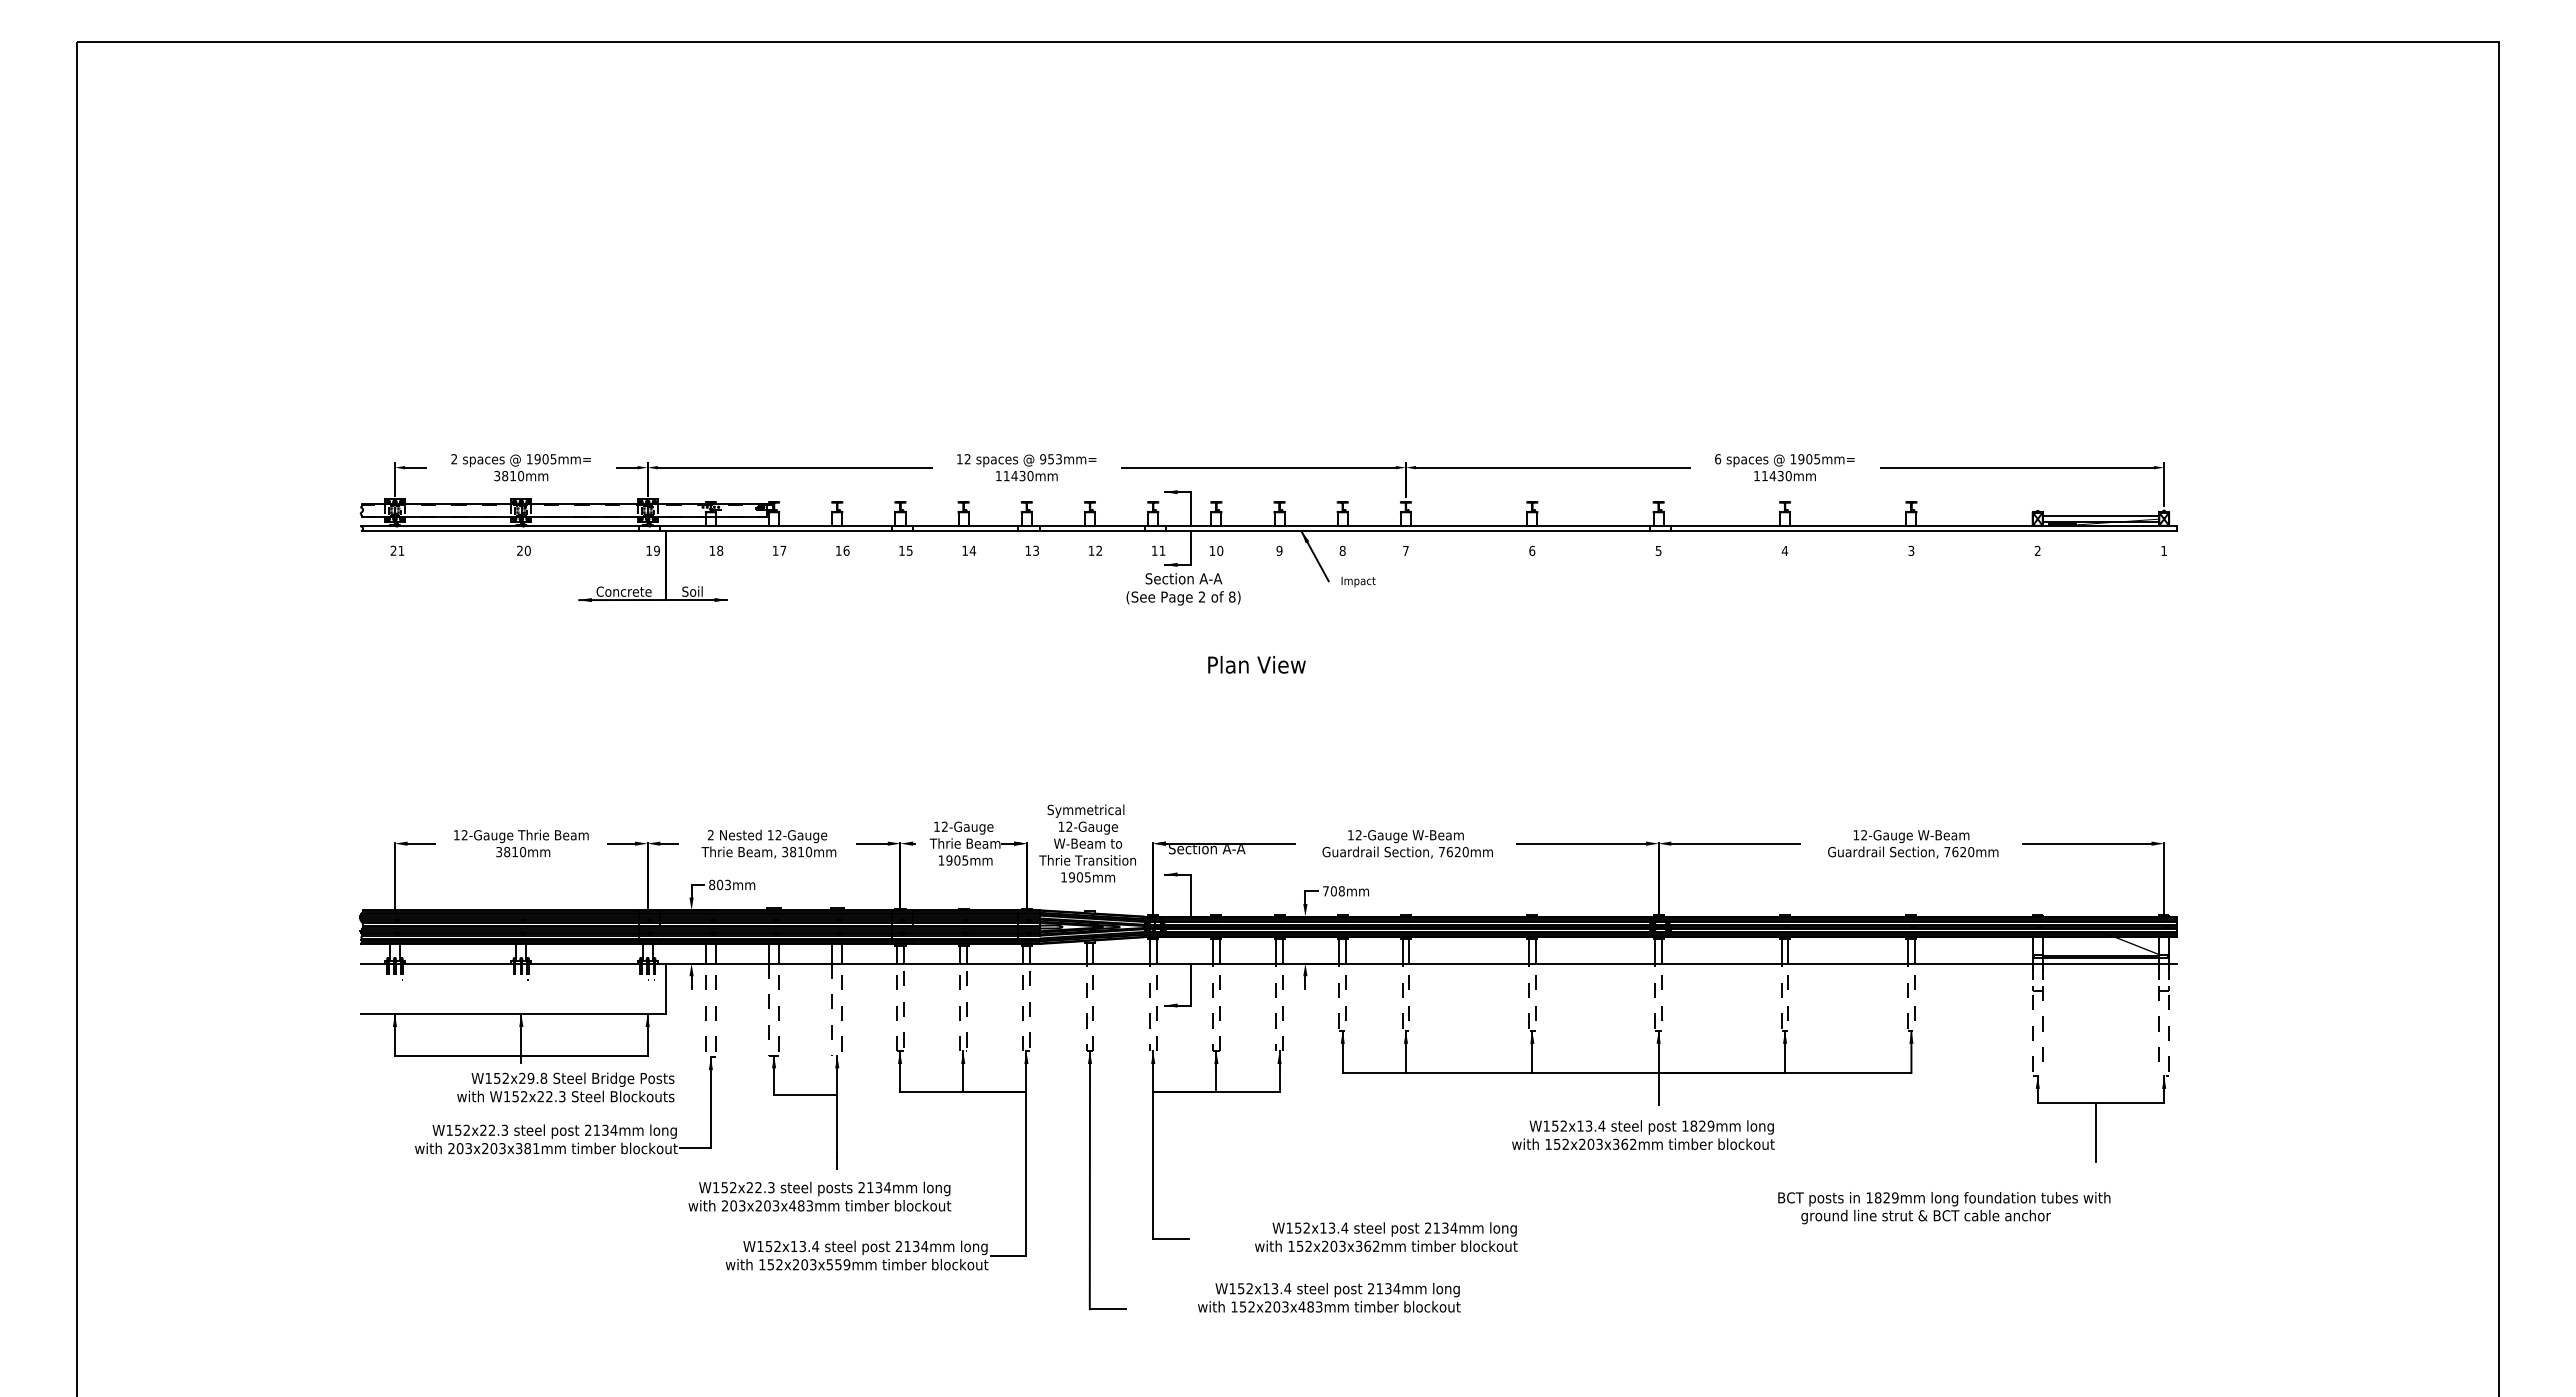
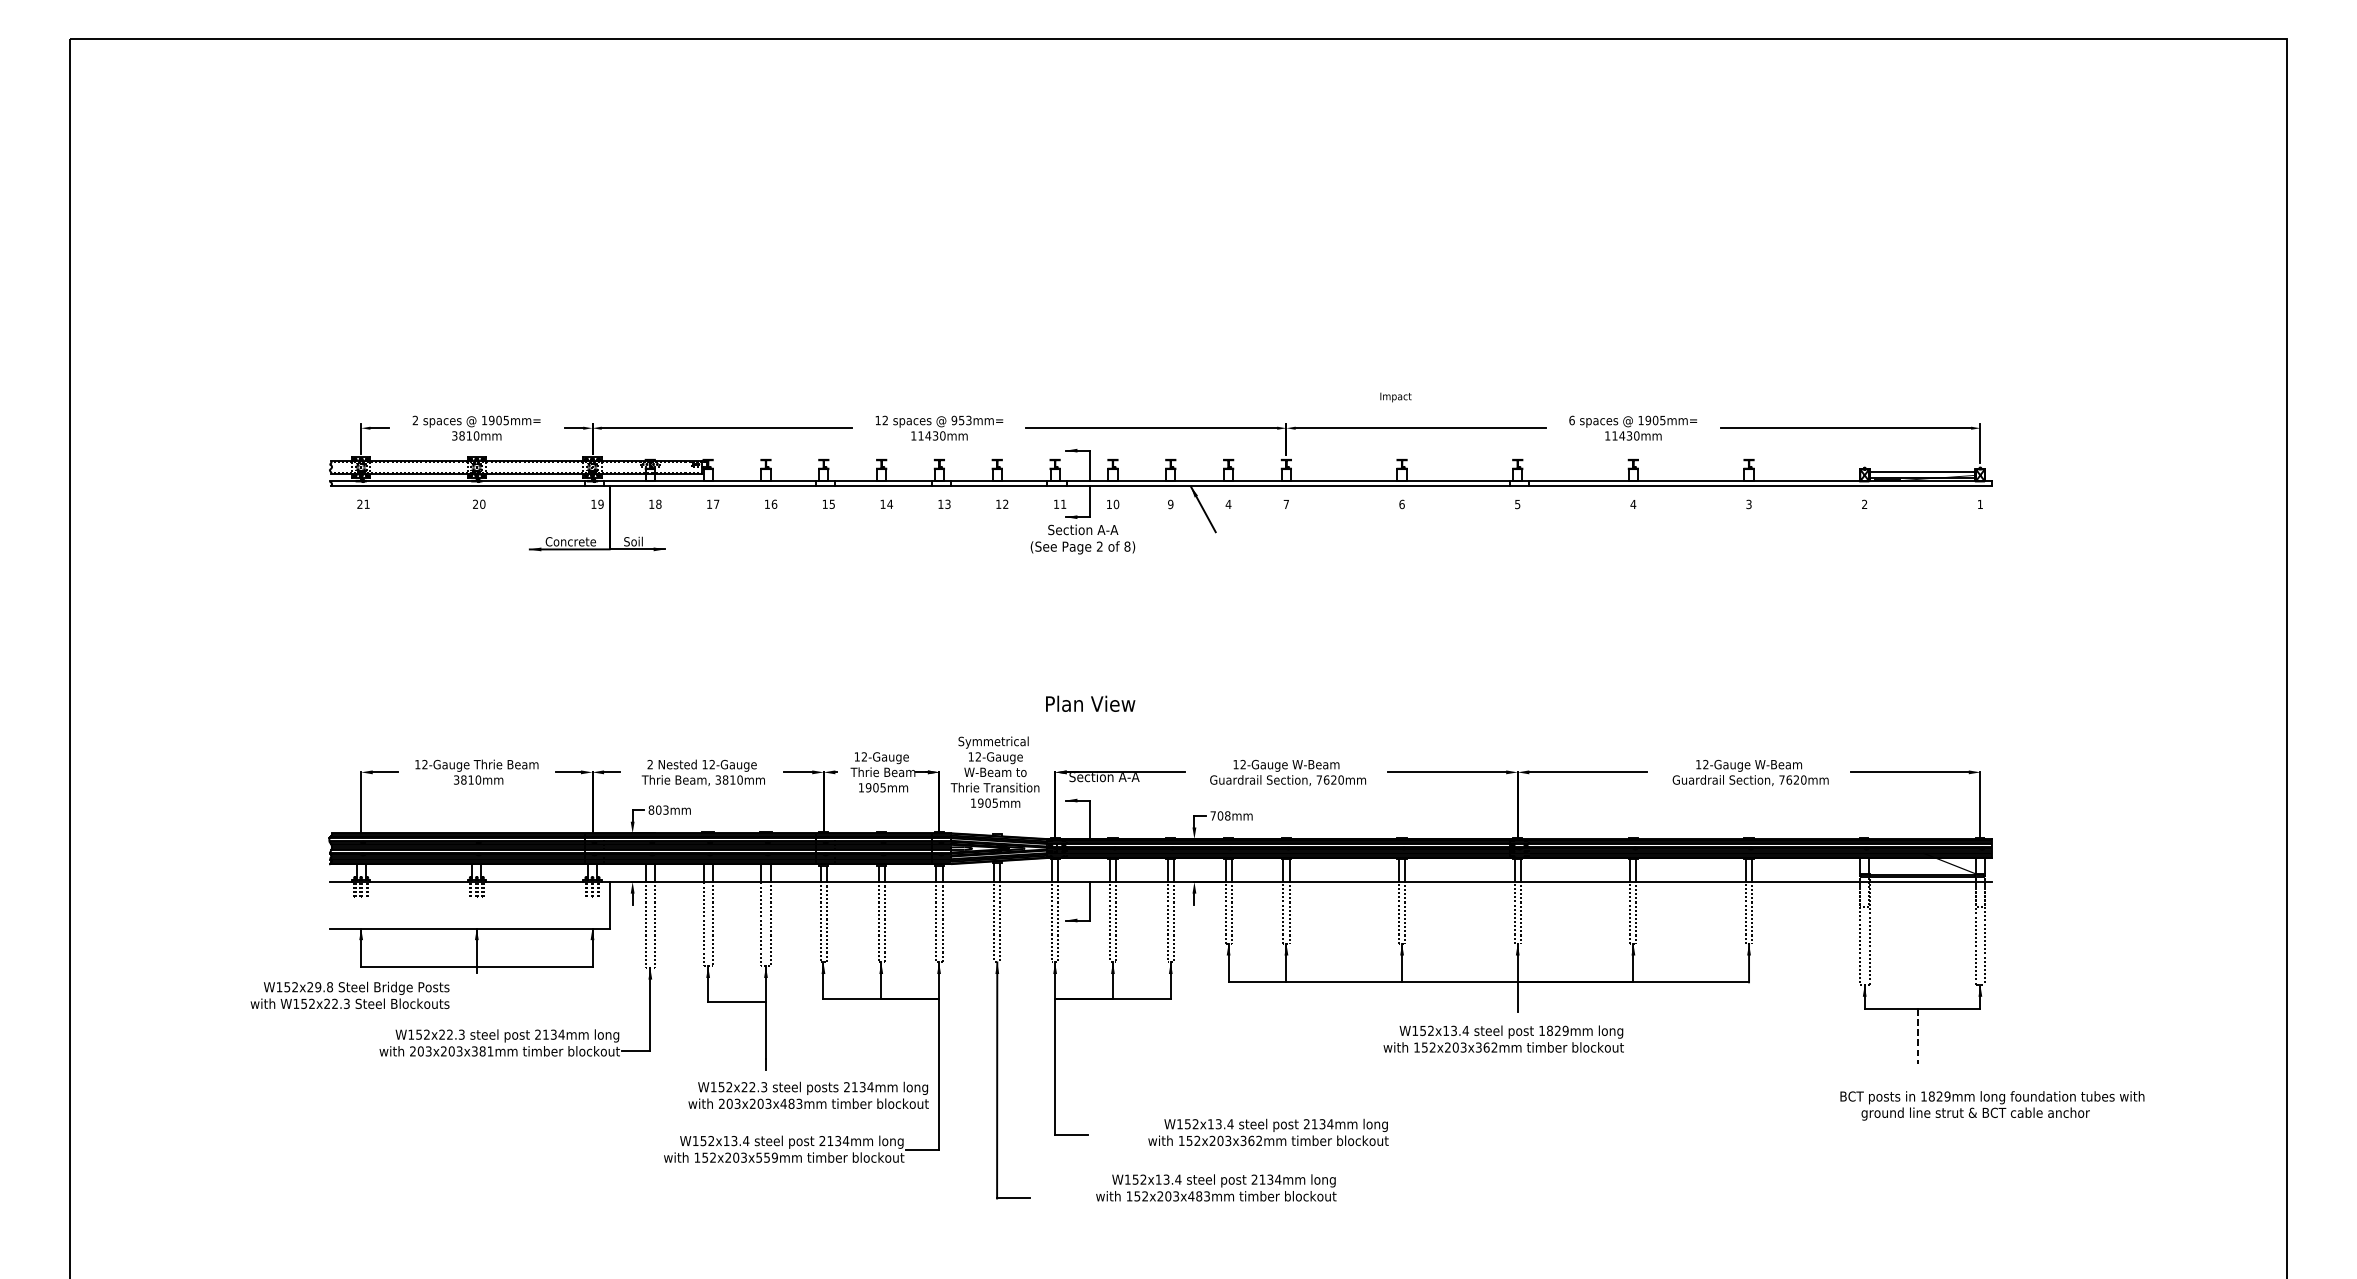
text: (1342, 550) -> (1228, 504), 8 -> 4
text: (1358, 581) -> (1395, 396), moved
text: (1256, 664) -> (1090, 703), moved
text: (565, 1087) -> (349, 995), moved
line: (2096, 1132) -> (1918, 1036), solid -> dashed
text: (819, 1196) -> (808, 1095), moved
text: (1944, 1208) -> (1992, 1106), moved

